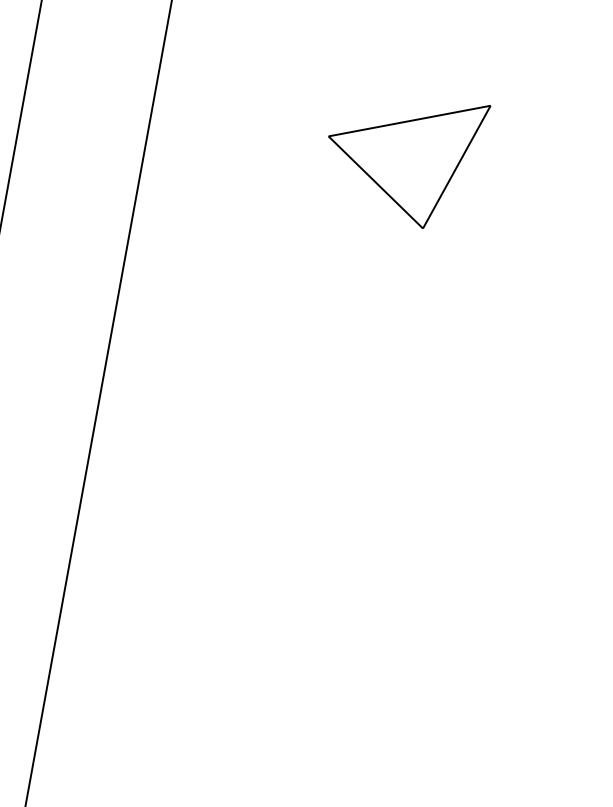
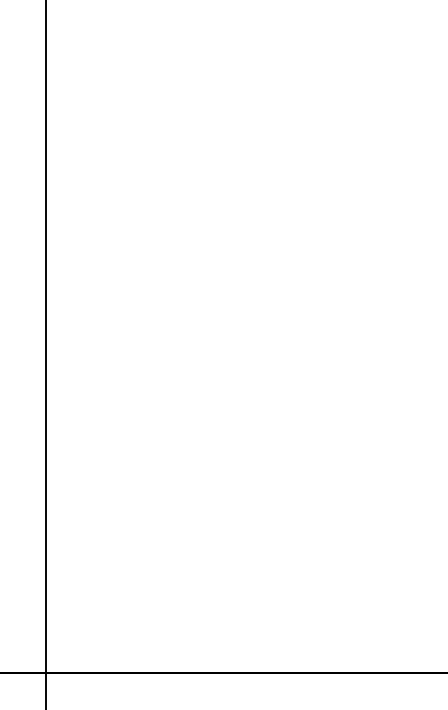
hatch: (402, 156) -> (229, 99), removed

